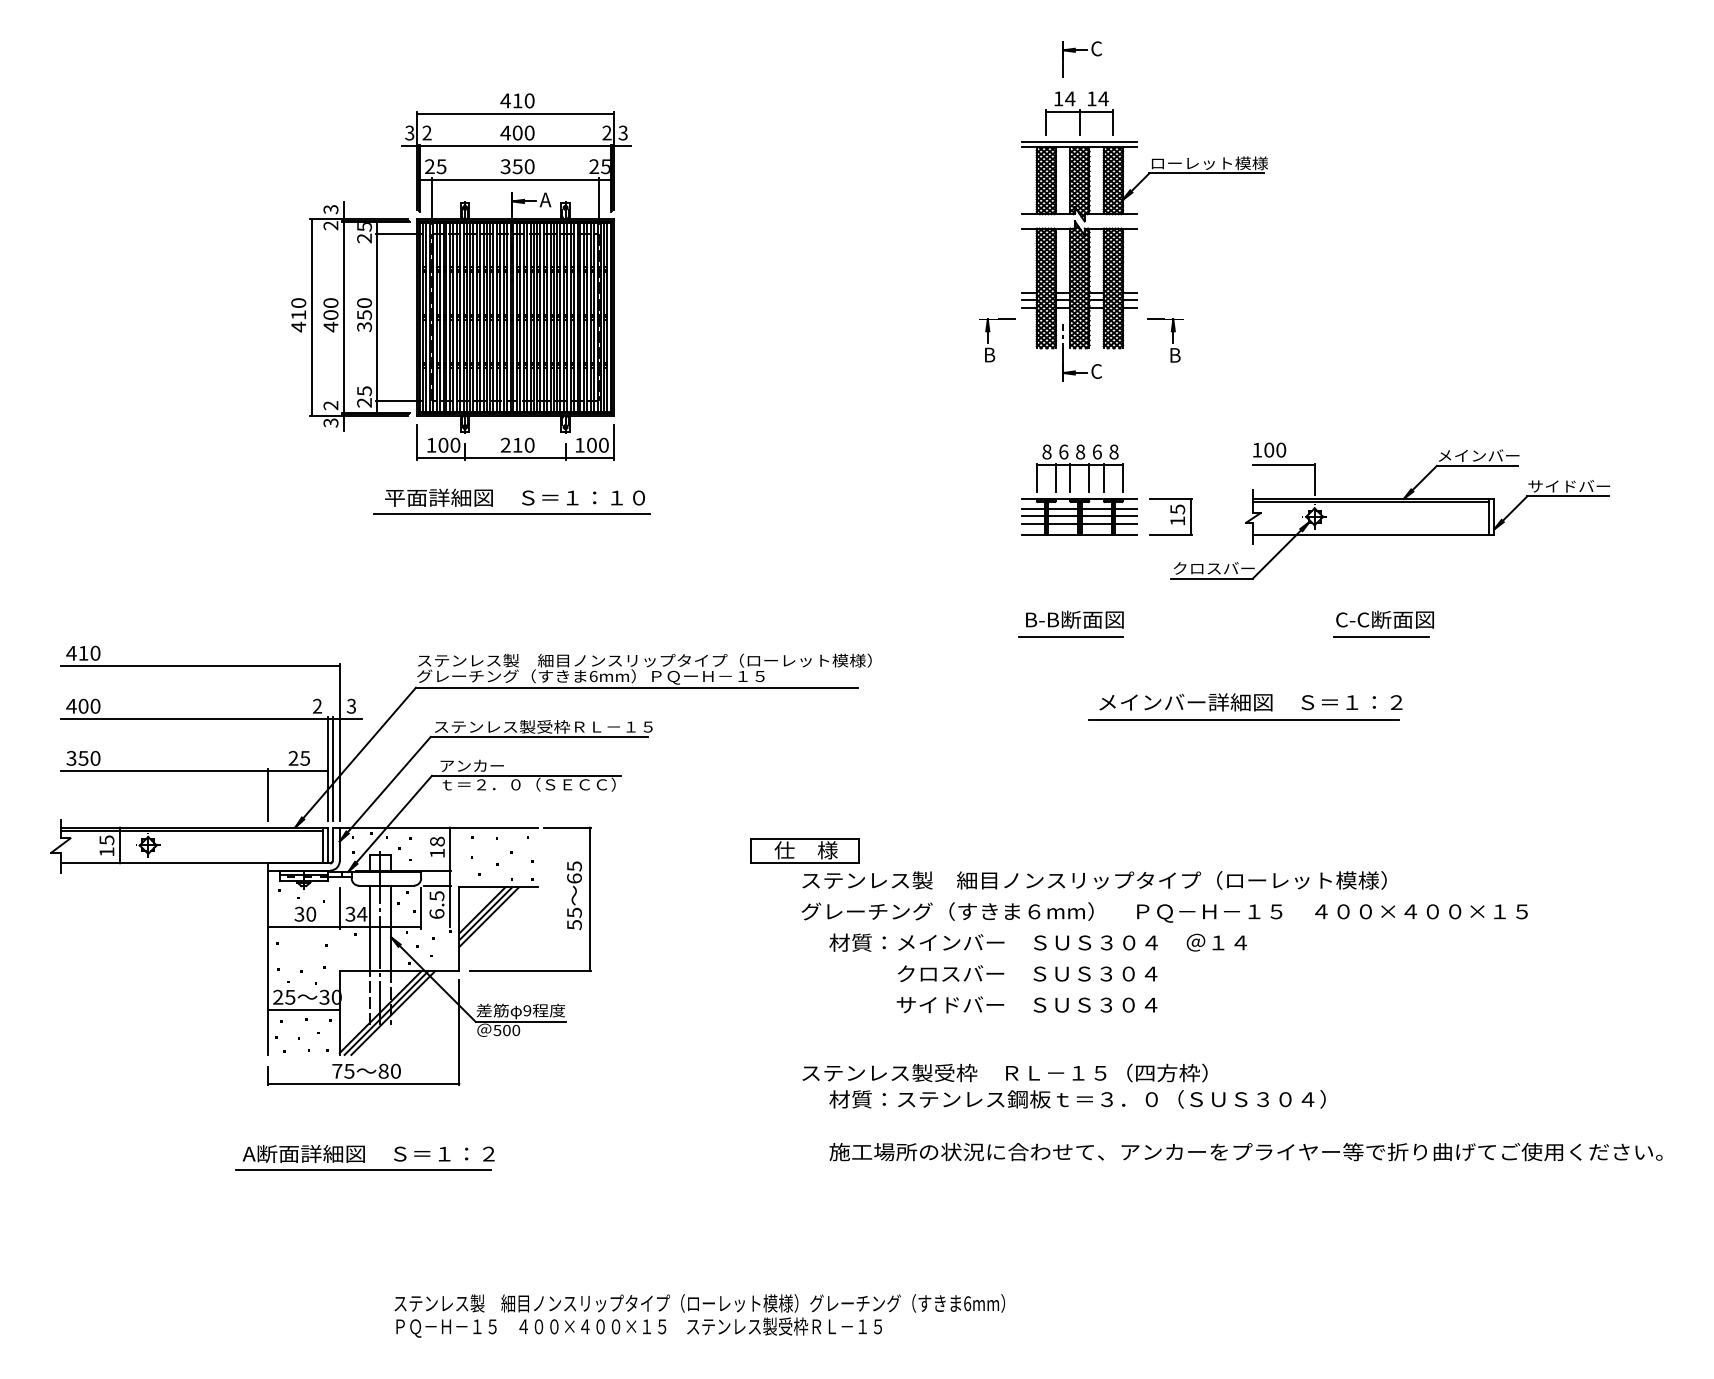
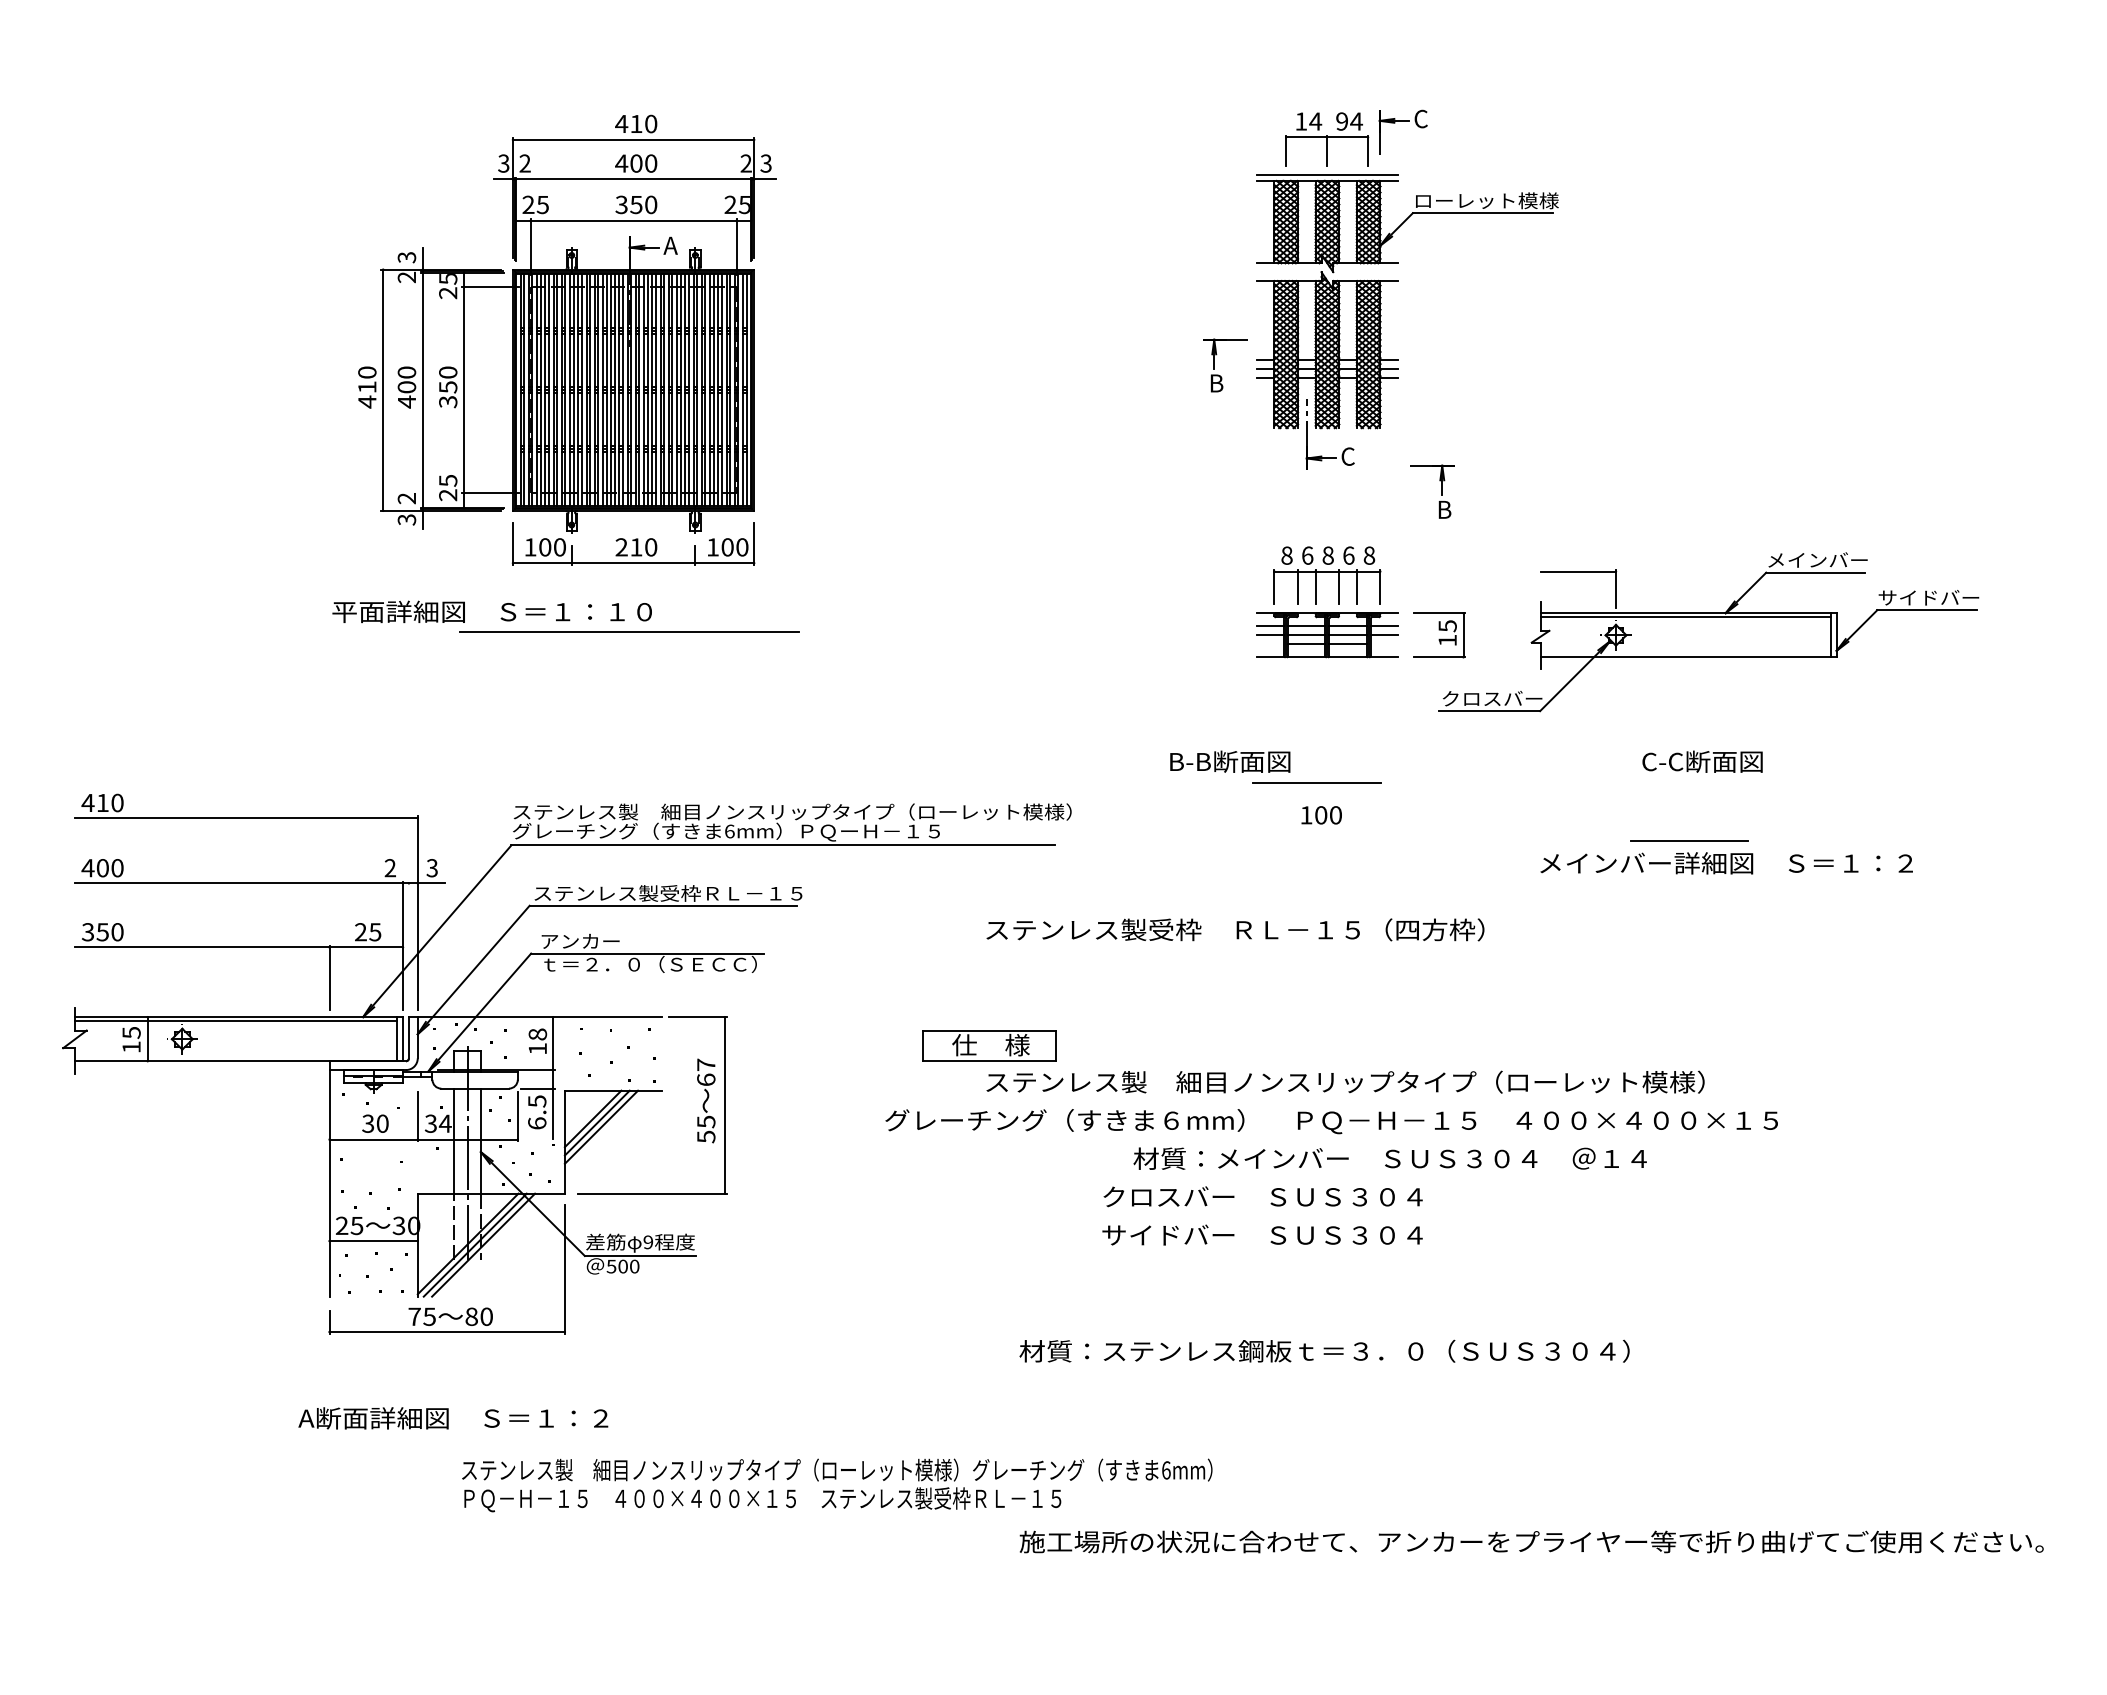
part: (1081, 50) -> (1402, 121), moved
text: (1091, 98) -> (1341, 121), 14 -> 94
part: (987, 340) -> (1214, 365), moved
part: (1172, 340) -> (1441, 491), moved
text: (1269, 450) -> (1321, 815), moved
text: (514, 497) -> (491, 611), moved
line: (1033, 523) -> (1270, 643), removed
line: (1126, 523) -> (1384, 643), removed
text: (1075, 619) -> (1230, 761), moved
line: (1381, 636) -> (1689, 840), moved
text: (1250, 702) -> (1726, 863), moved
line: (1244, 719) -> (1529, 884), removed
line: (332, 769) -> (408, 945), removed
text: (574, 866) -> (706, 1064), 65 -> 67
text: (1164, 912) -> (1331, 1121), moved
text: (1037, 942) -> (1389, 1158), moved
text: (1005, 1072) -> (1235, 929), moved
text: (1245, 1151) -> (1531, 1541), moved
line: (363, 1170) -> (446, 1438), removed
text: (699, 1315) -> (837, 1485), moved

